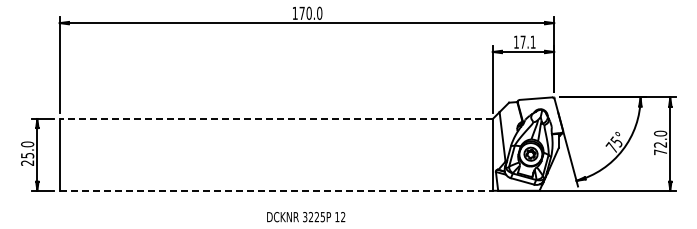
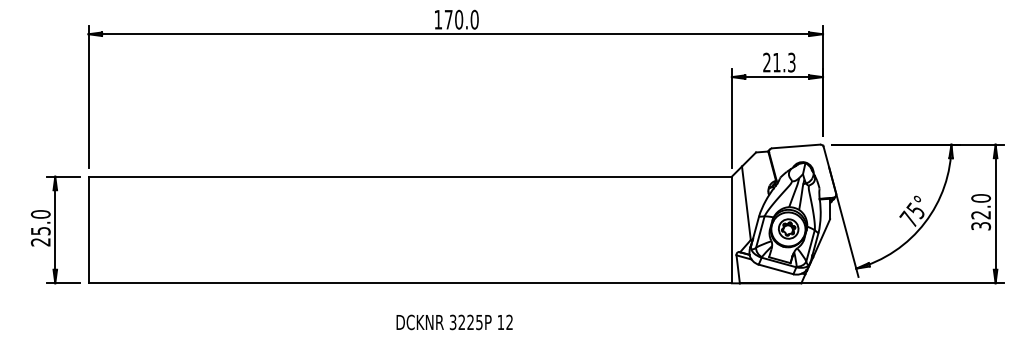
text: (524, 41) -> (778, 61), 17.1 -> 21.3
line: (276, 118) -> (410, 175), dashed -> solid
text: (660, 152) -> (981, 226), 72.0 -> 32.0
line: (276, 190) -> (410, 282), dashed -> solid

